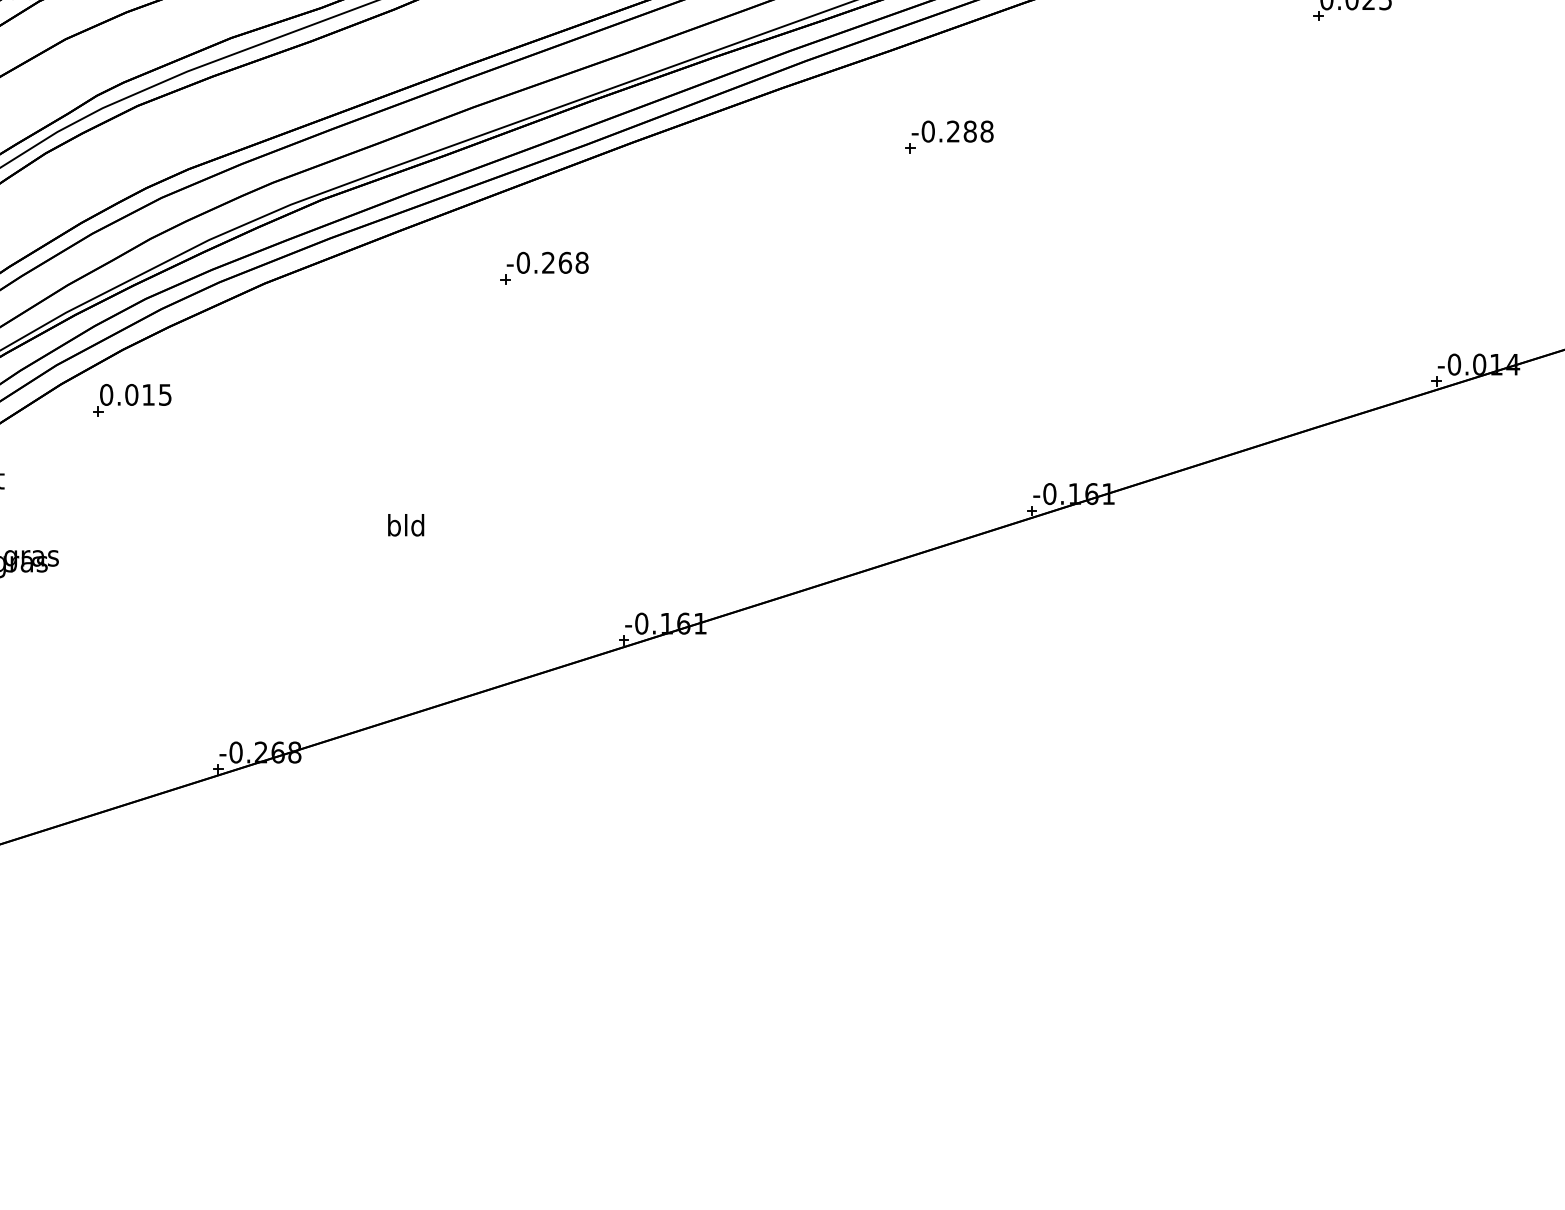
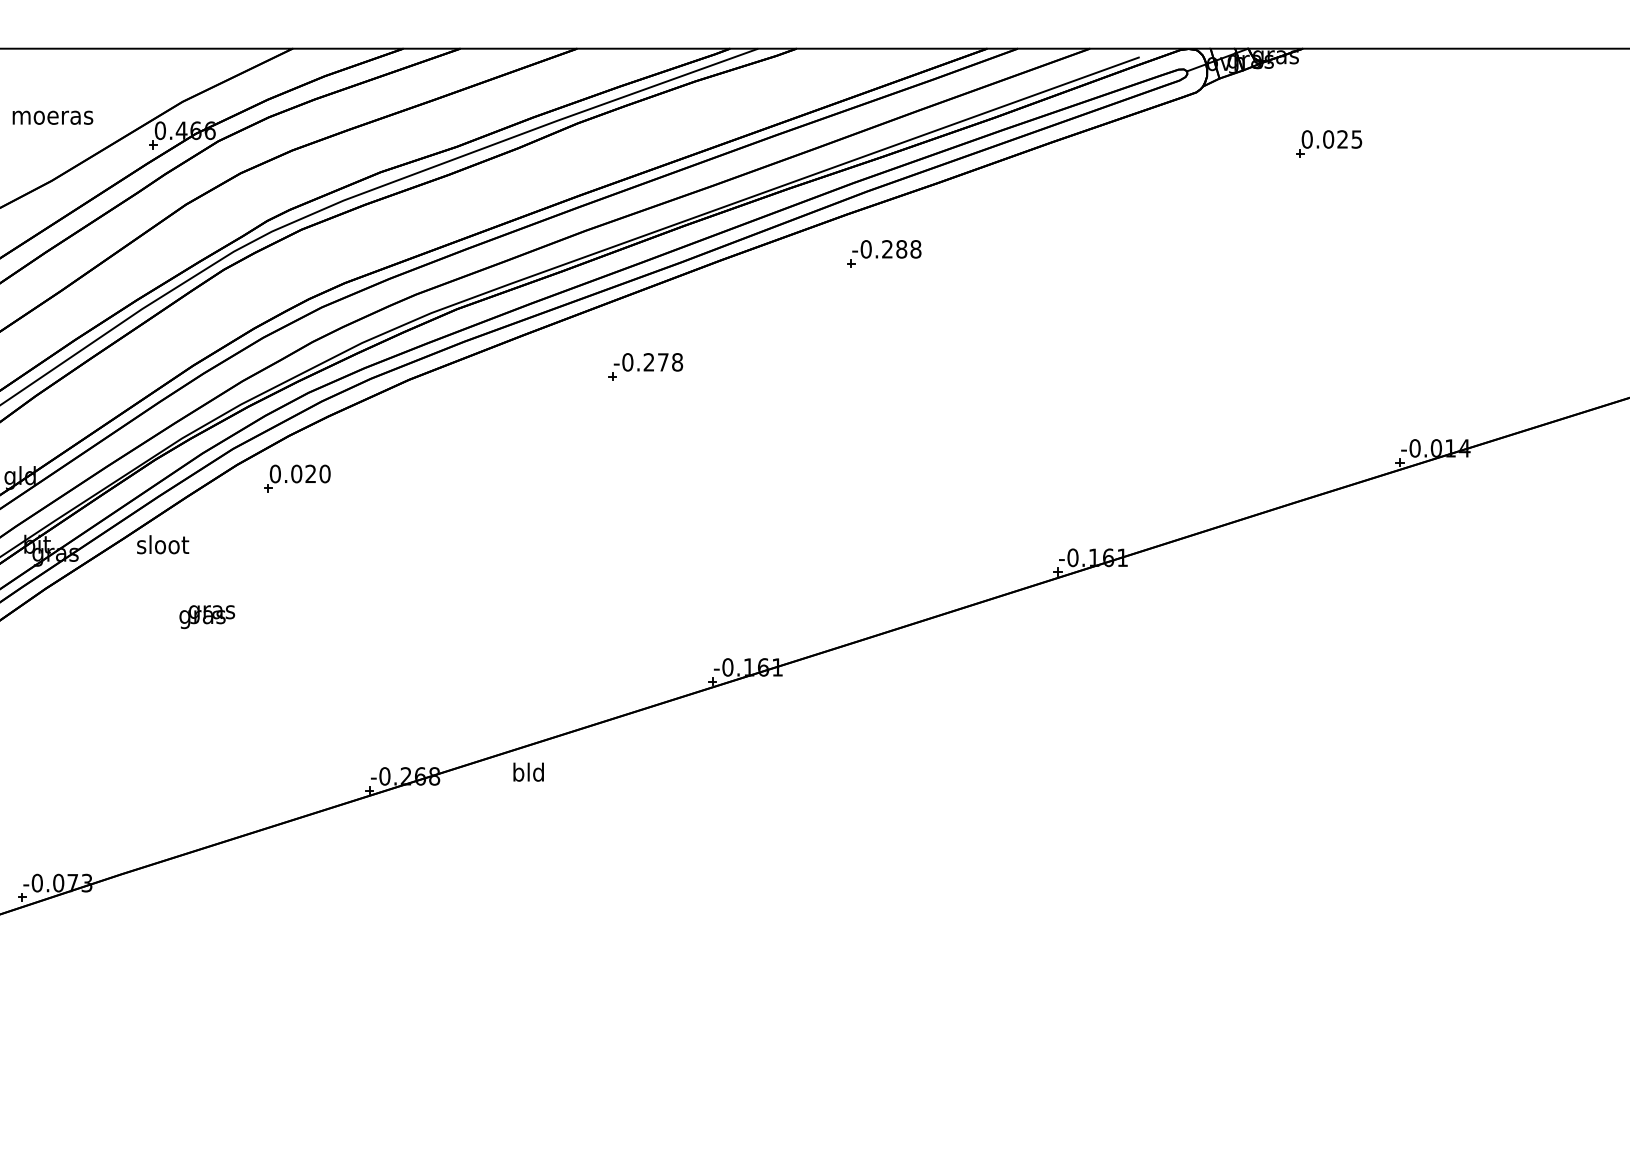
part: (949, 136) -> (884, 253), moved
text: (564, 263) -> (662, 362), -0.268 -> -0.278
text: (156, 394) -> (317, 473), 0.015 -> 0.020
text: (405, 524) -> (528, 771), moved

